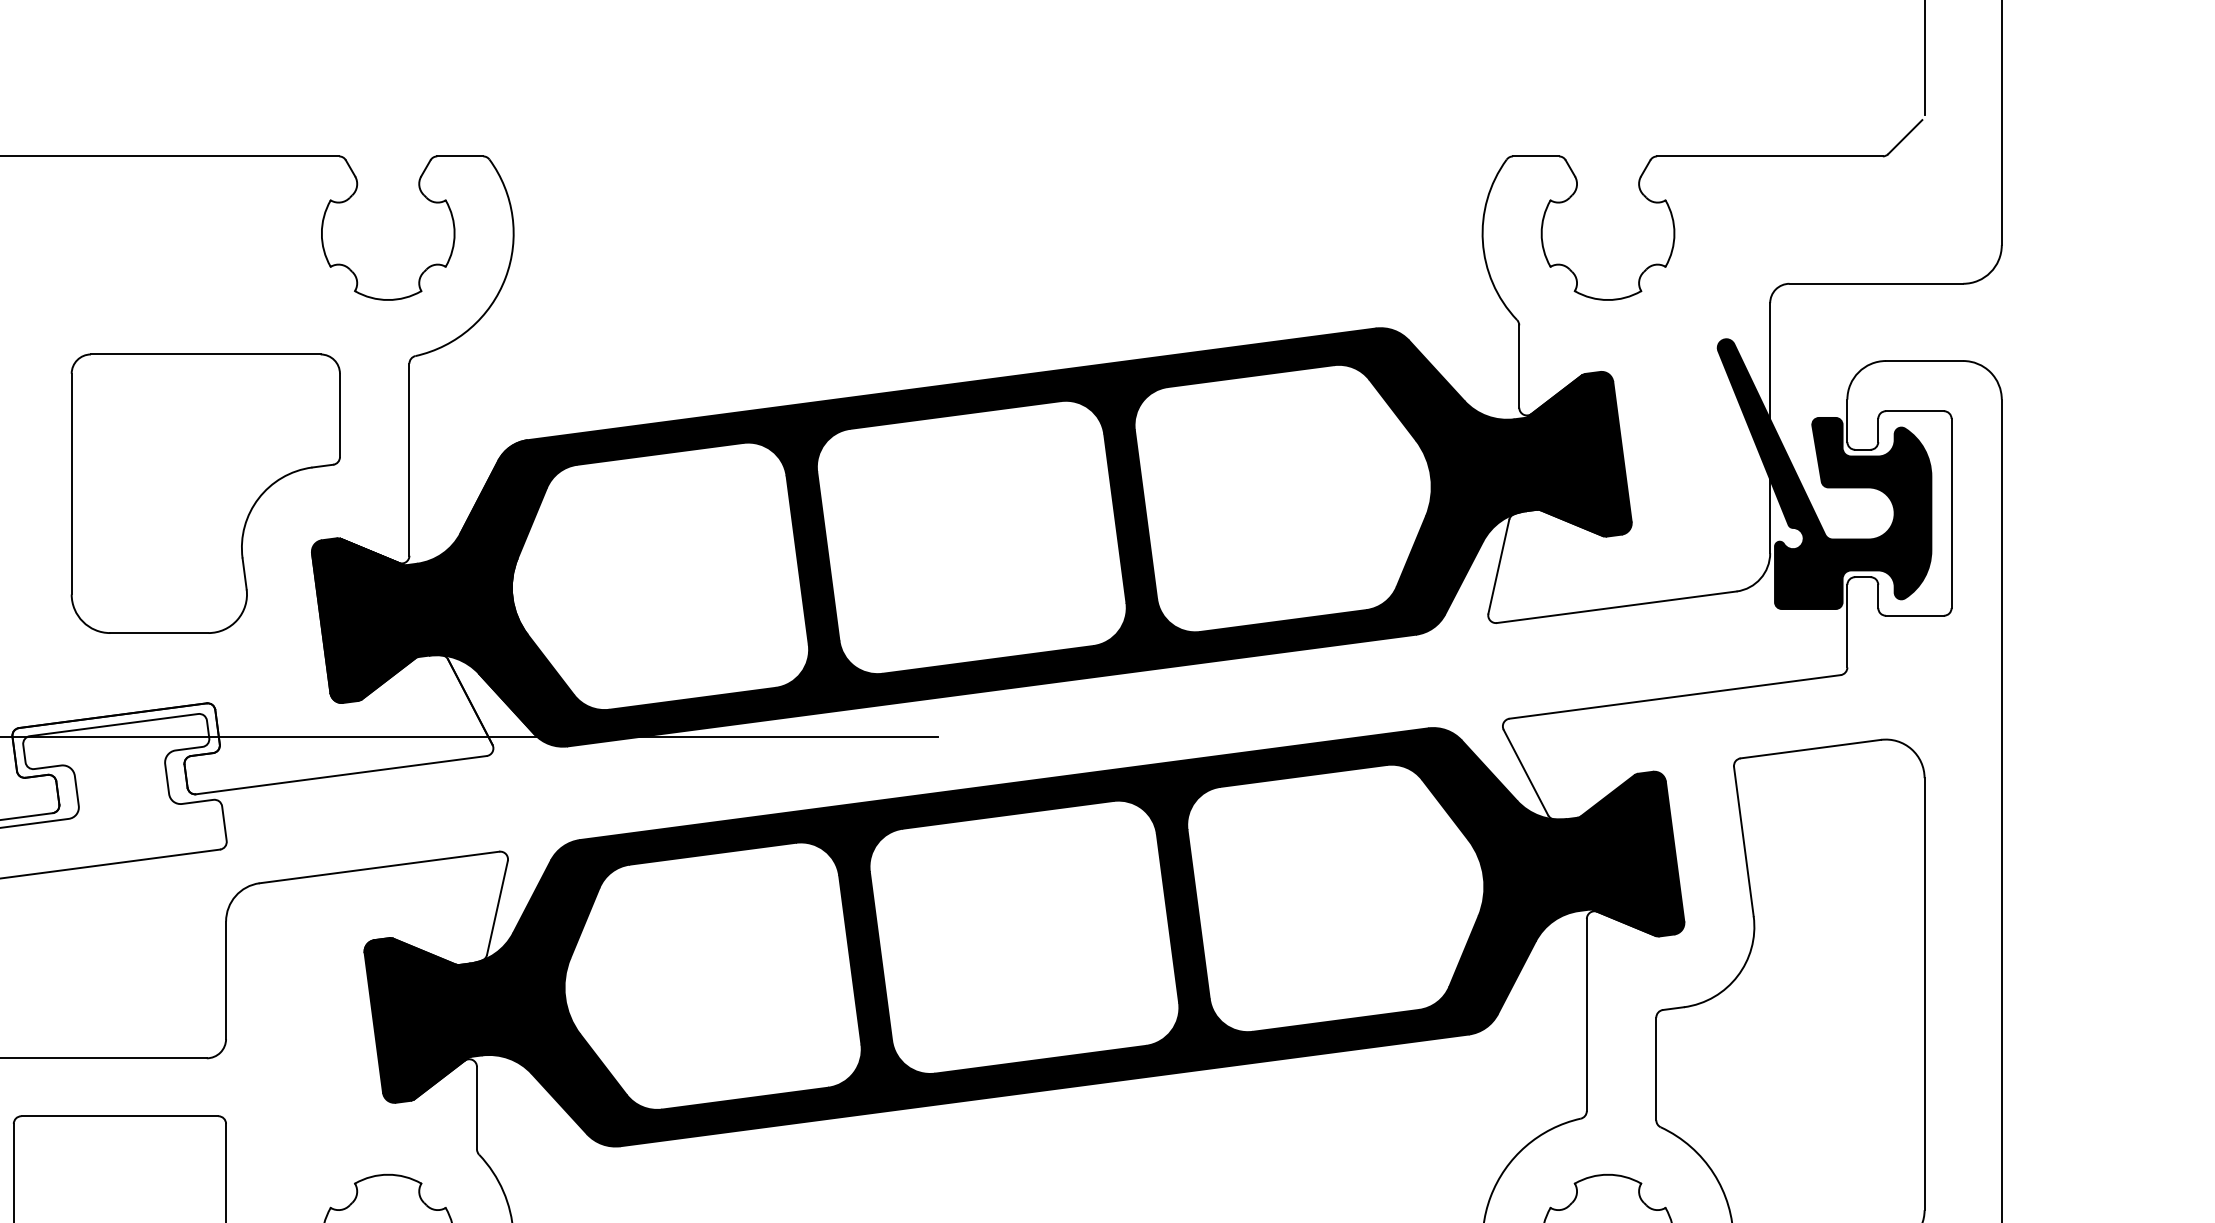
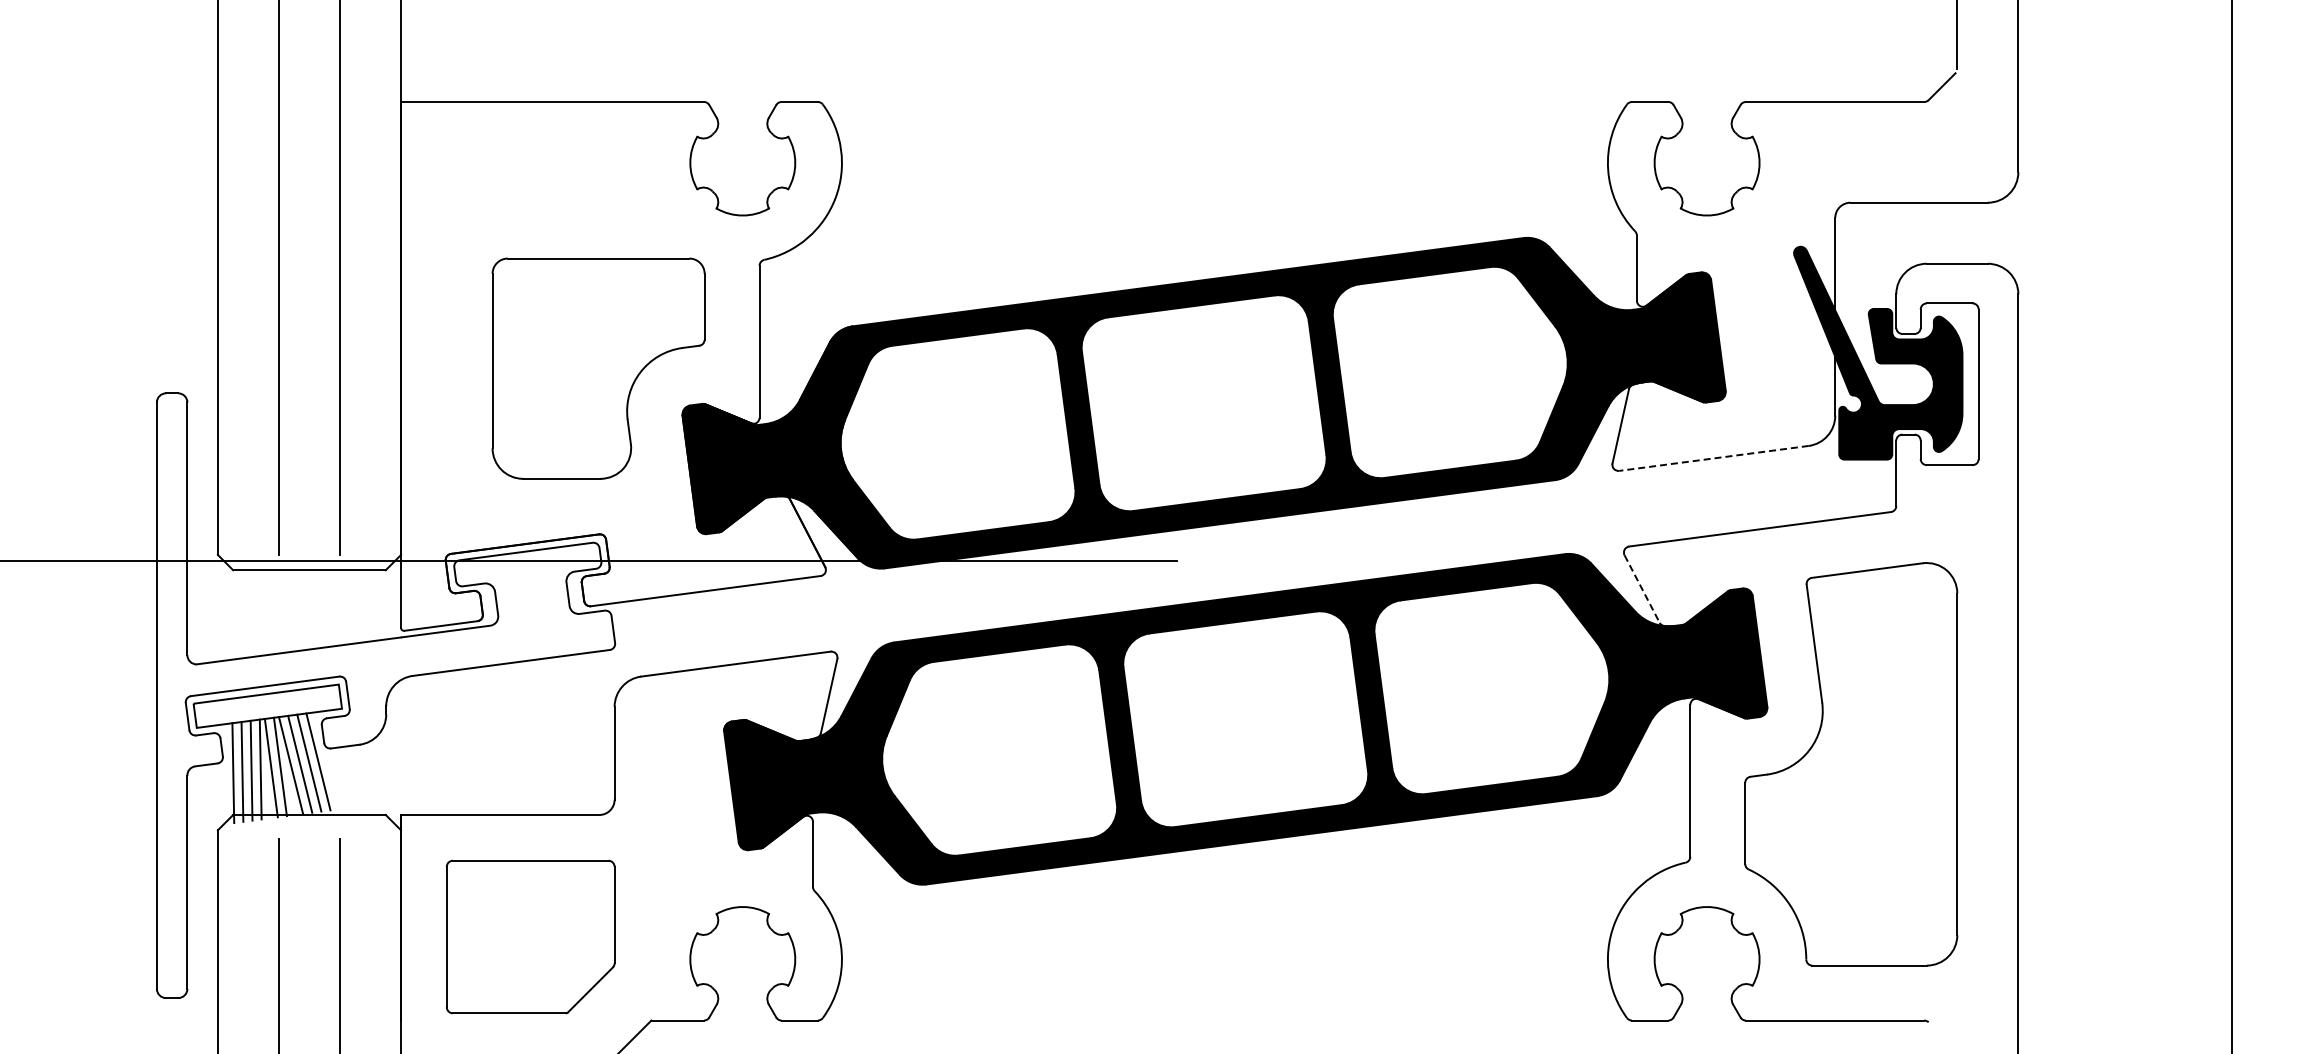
line: (1617, 607) -> (1714, 458), solid -> dashed
line: (1526, 773) -> (1642, 589), solid -> dashed

